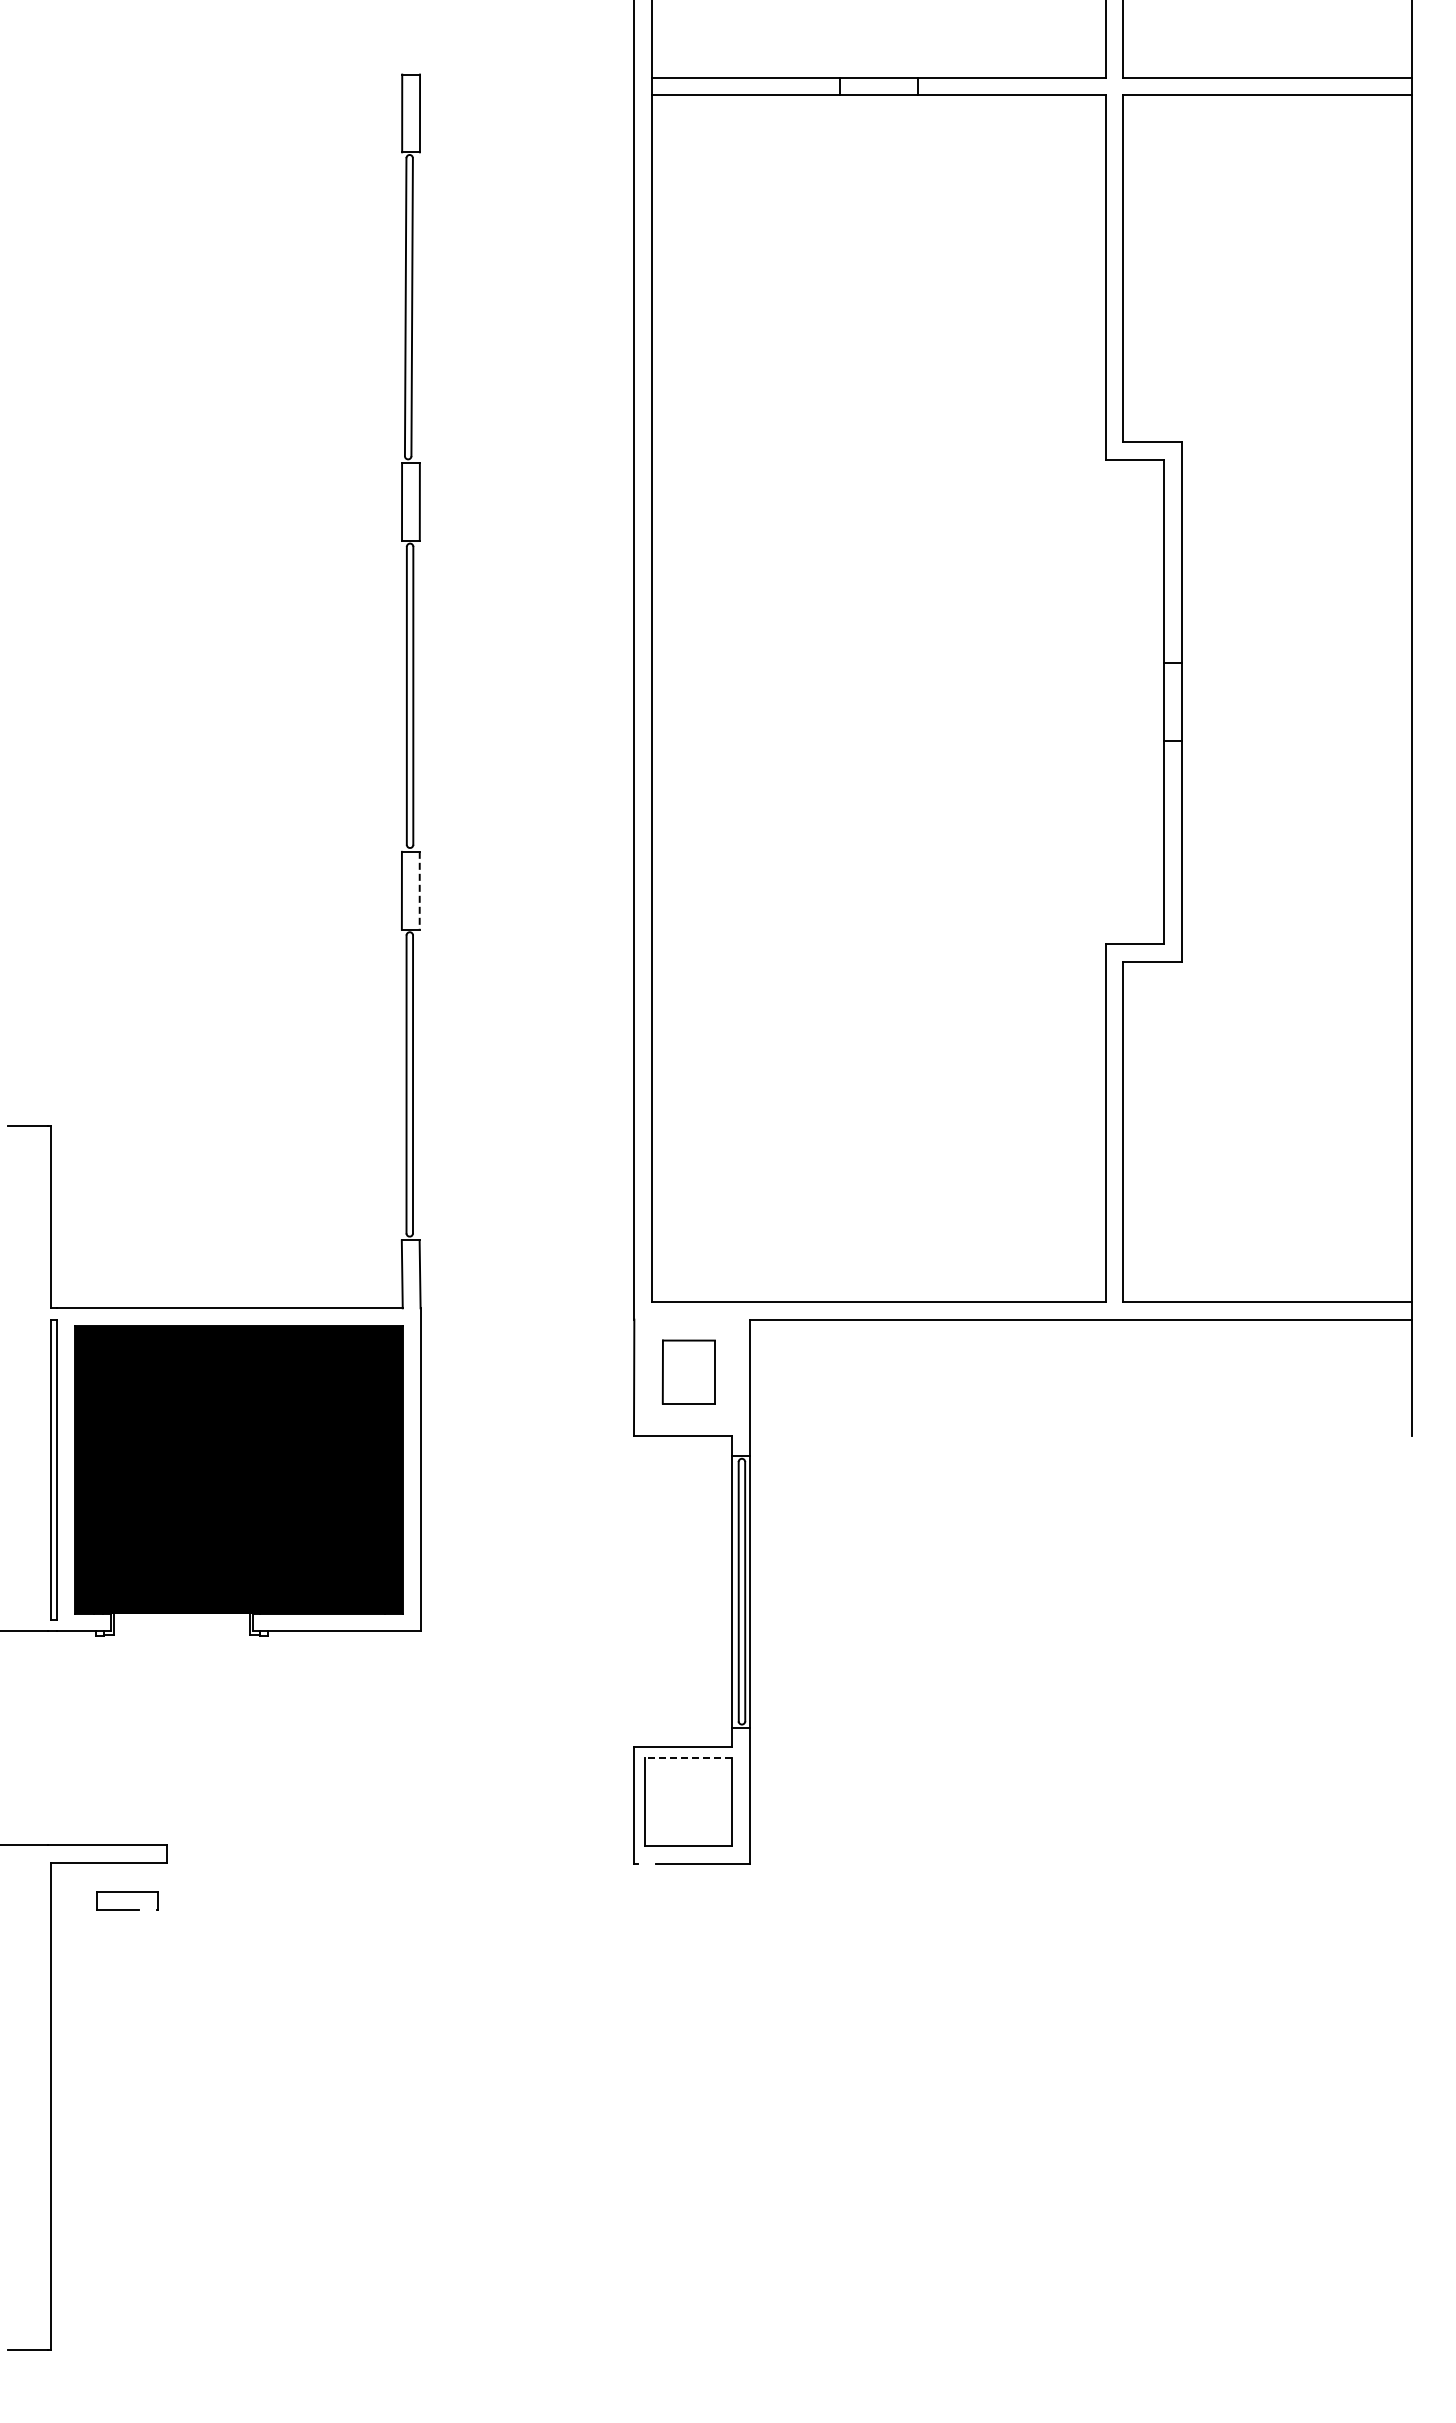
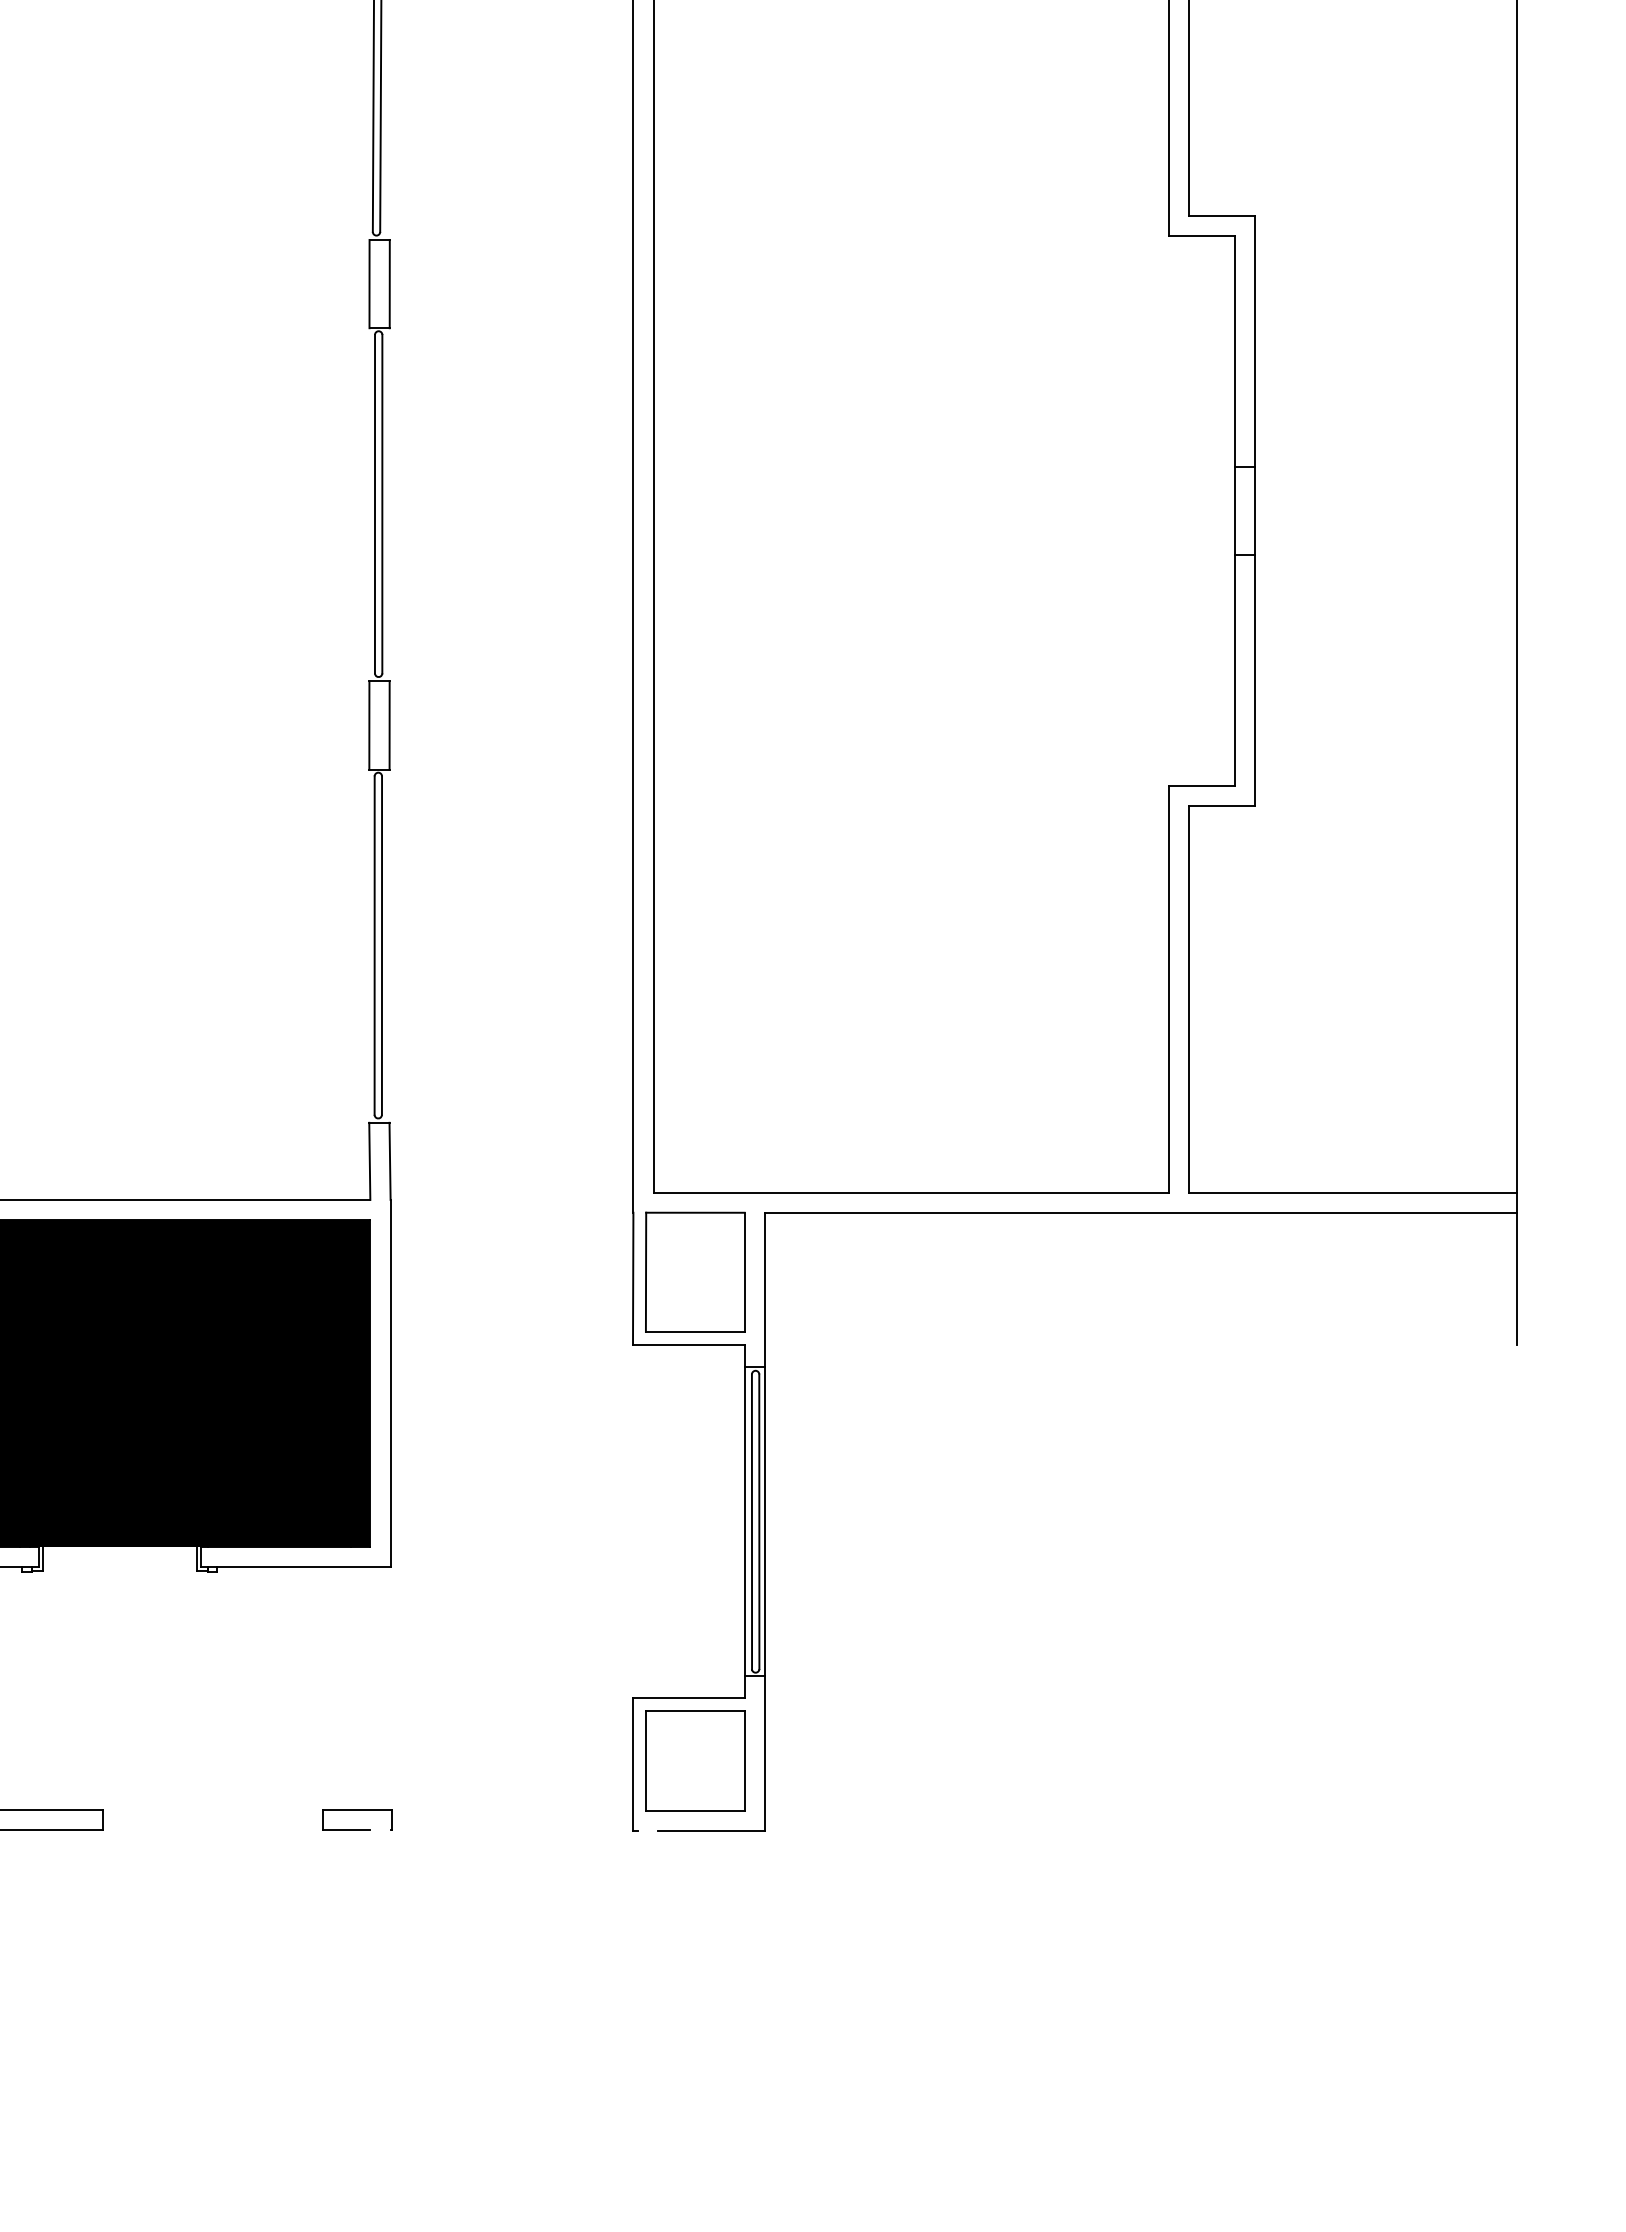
line: (419, 890) -> (389, 725), dashed -> solid
part: (688, 1371) -> (694, 1271), size x1.67
line: (688, 1758) -> (694, 1711), dashed -> solid
part: (127, 1892) -> (357, 1810), moved

